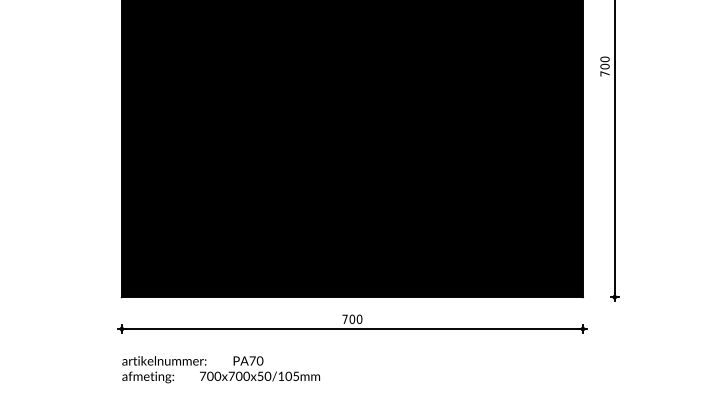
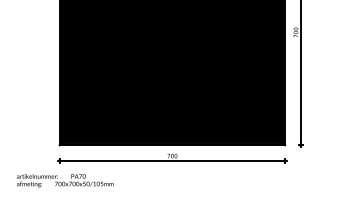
text: (221, 369) -> (65, 180), moved

